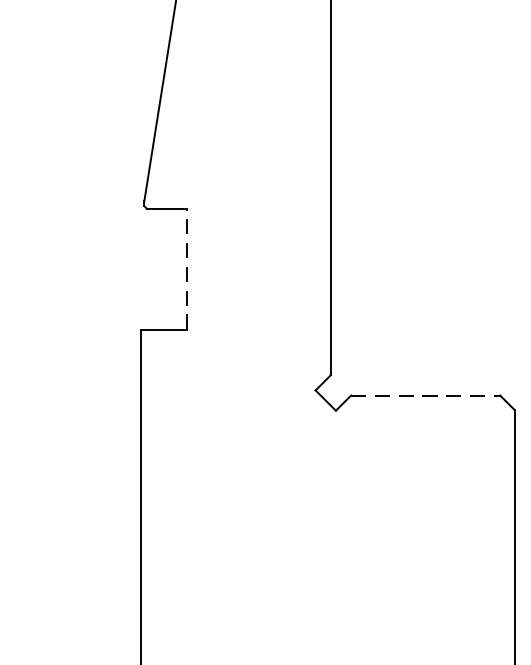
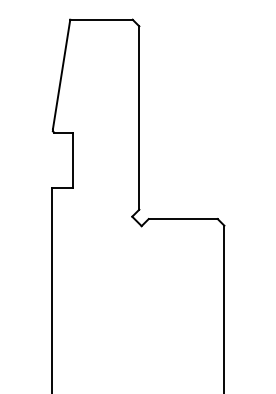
line: (186, 269) -> (72, 160), dashed -> solid
line: (426, 396) -> (183, 219), dashed -> solid

